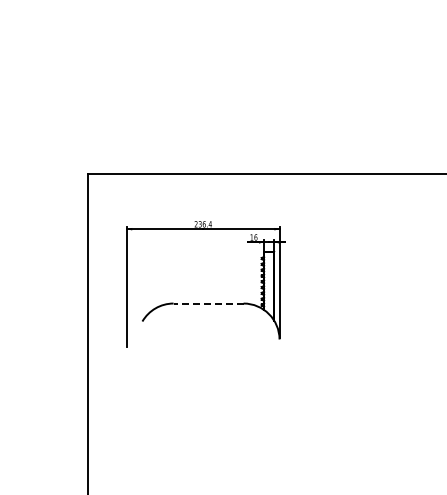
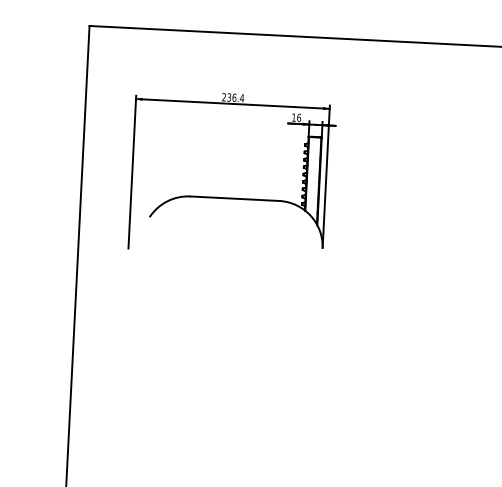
line: (208, 303) -> (234, 198), dashed -> solid

